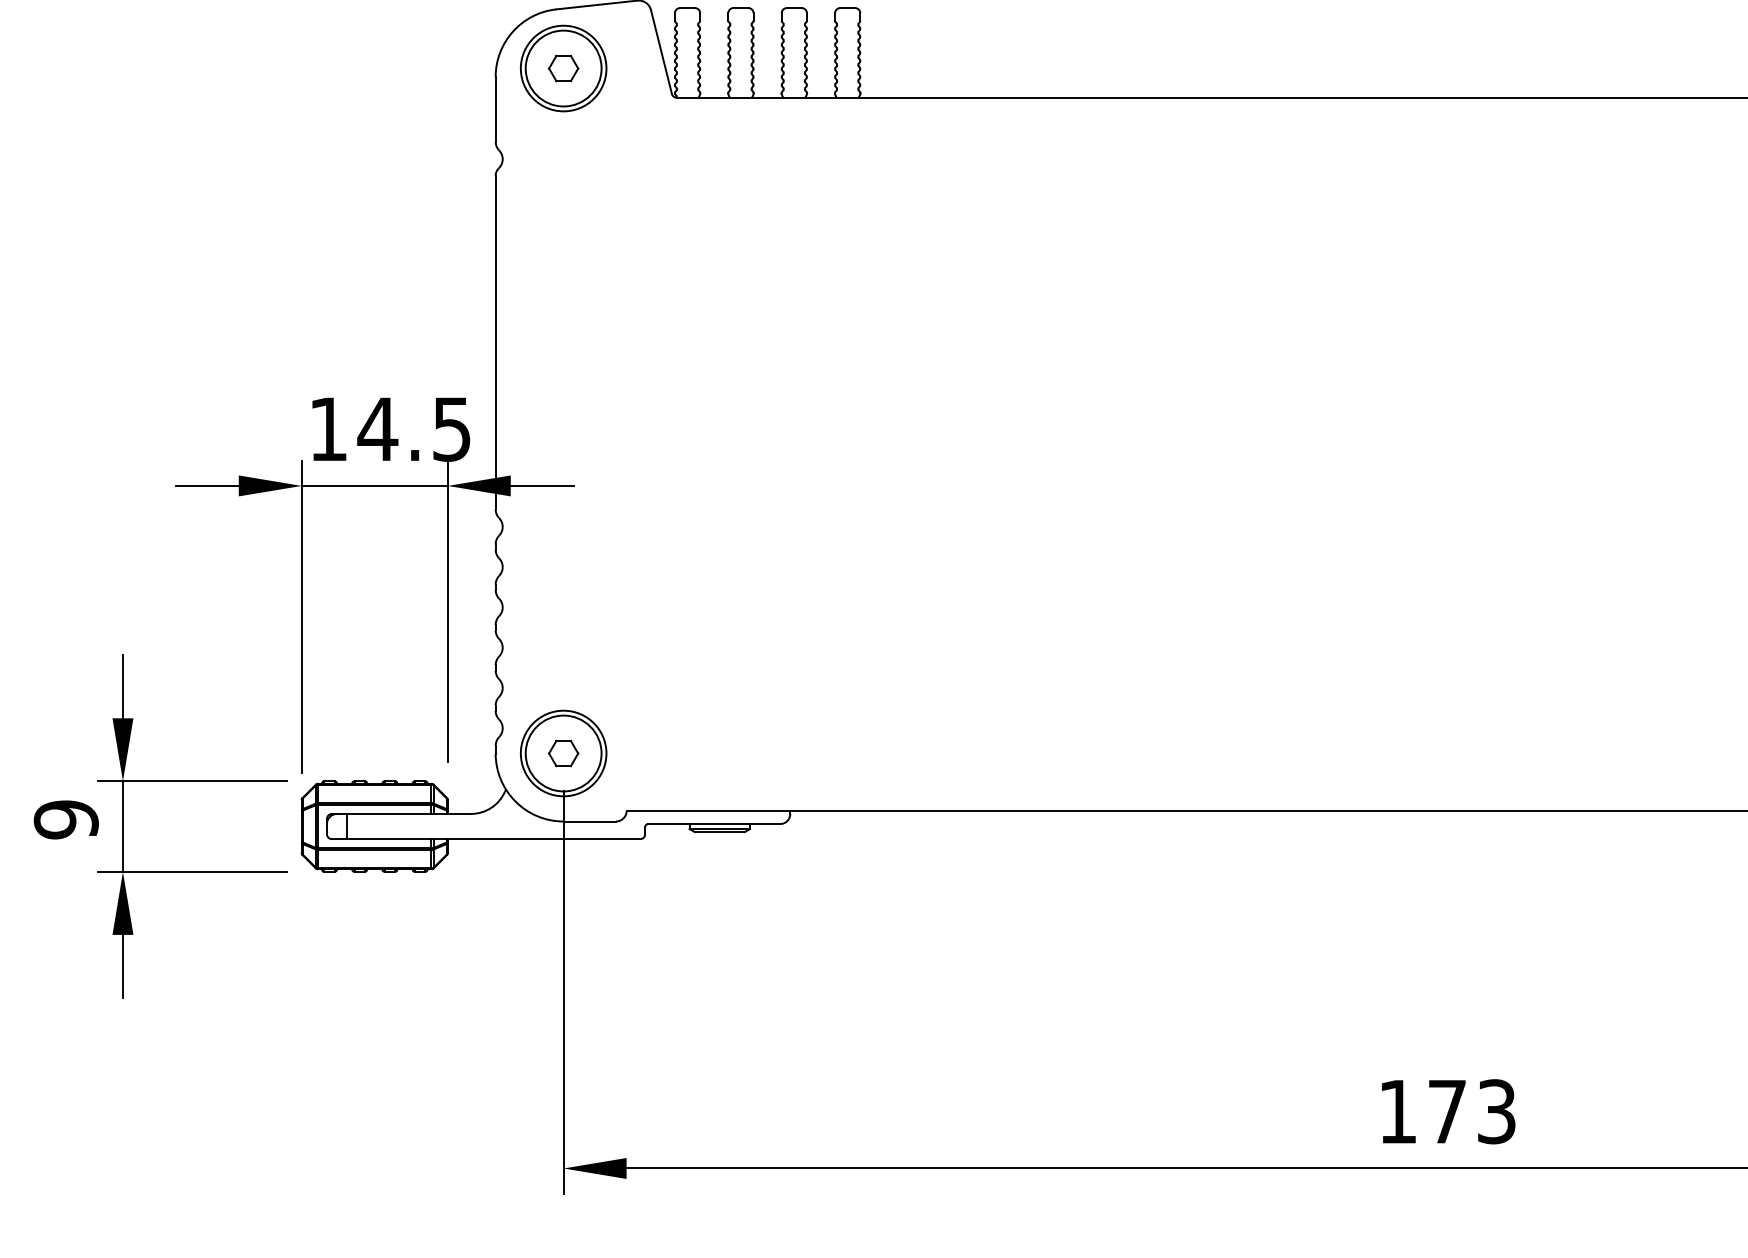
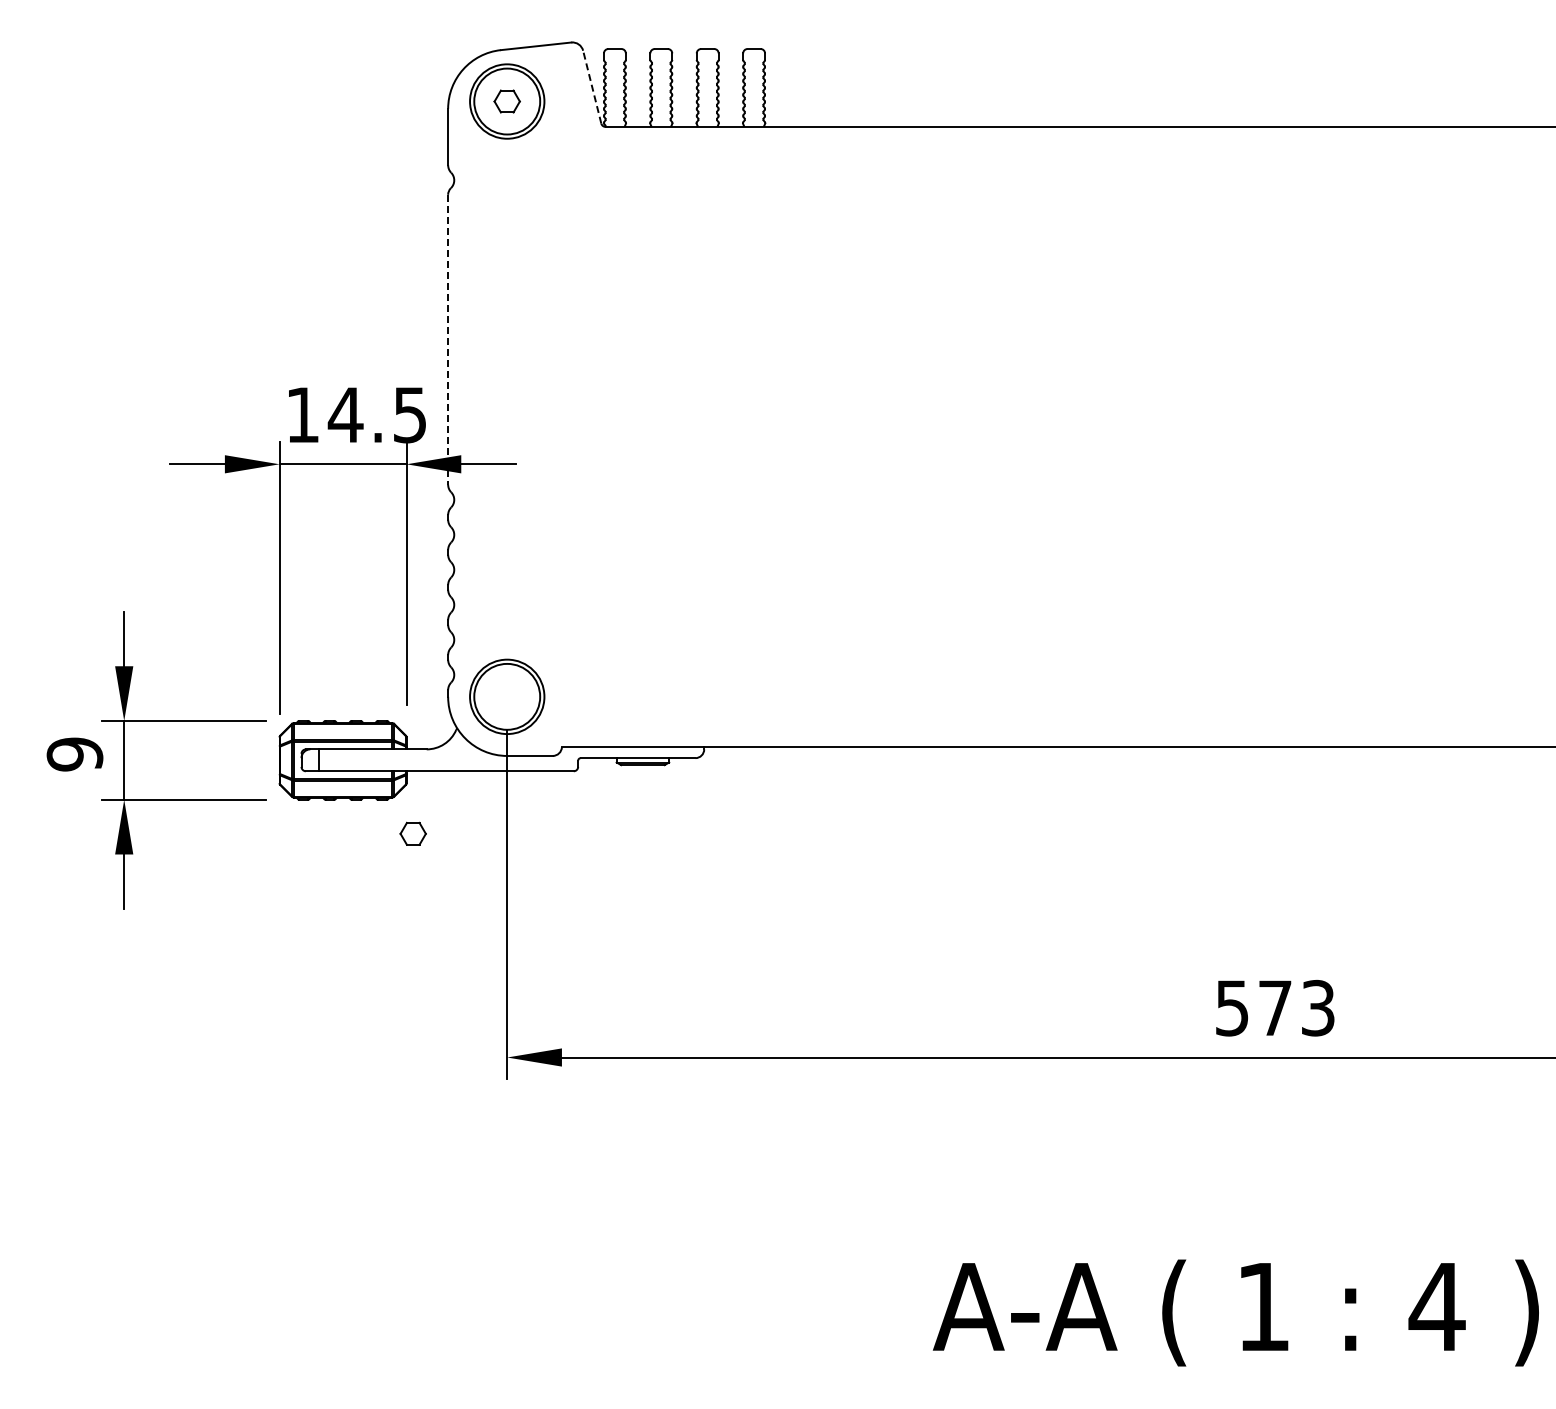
line: (661, 52) -> (592, 87), solid -> dashed
line: (496, 342) -> (448, 339), solid -> dashed
part: (562, 753) -> (412, 833), moved
text: (1398, 1112) -> (1232, 1008), 173 -> 573

